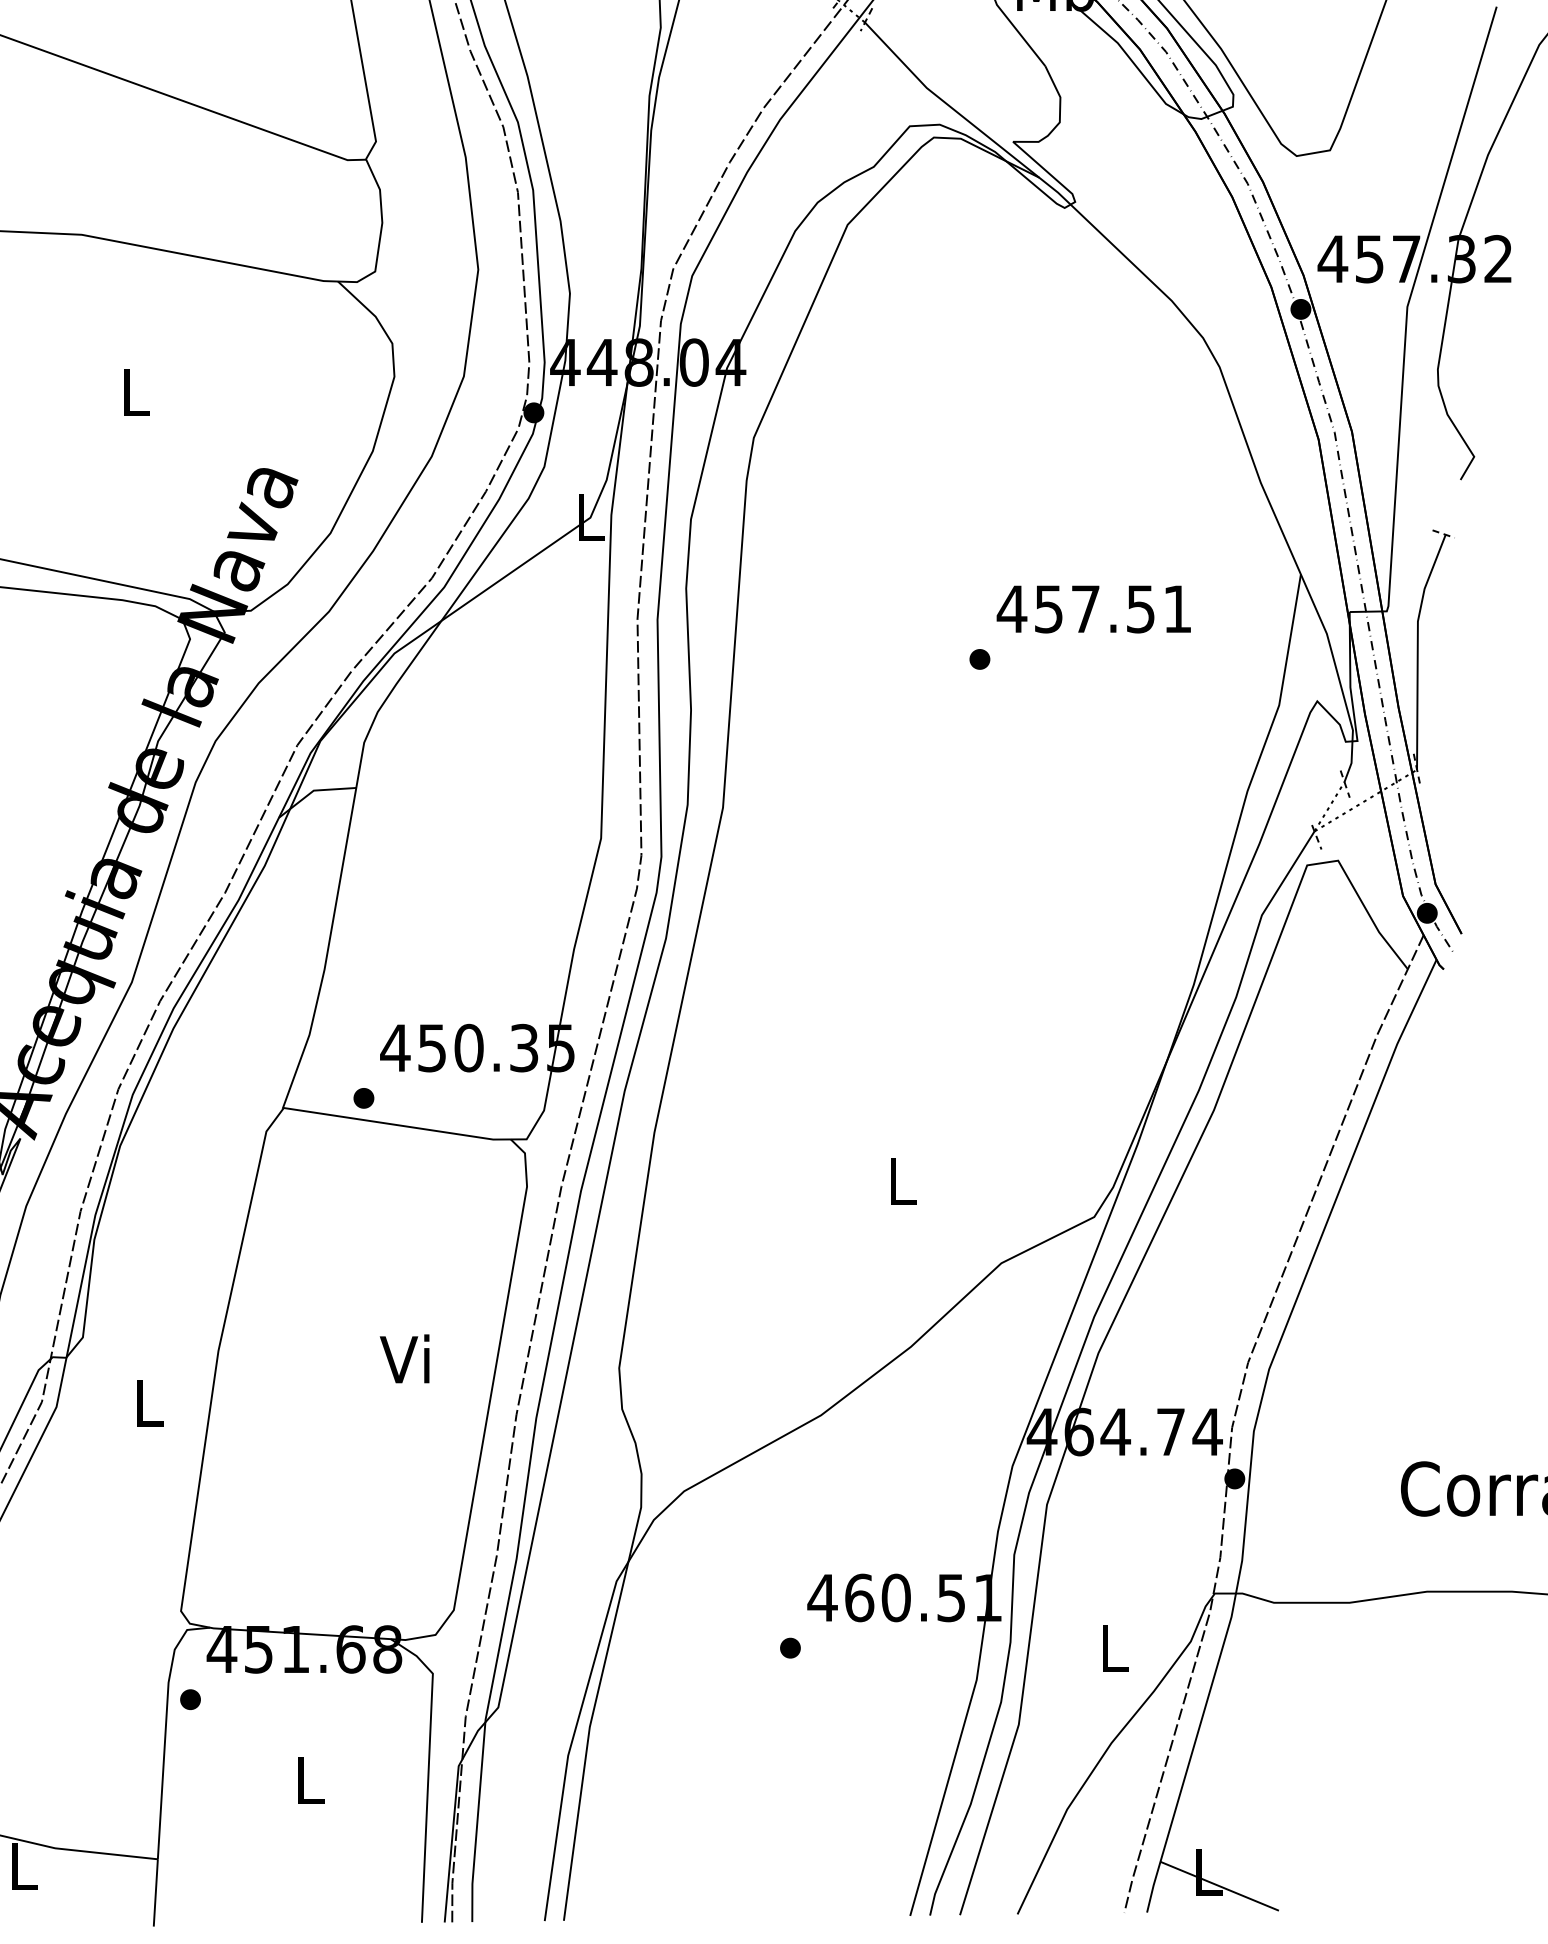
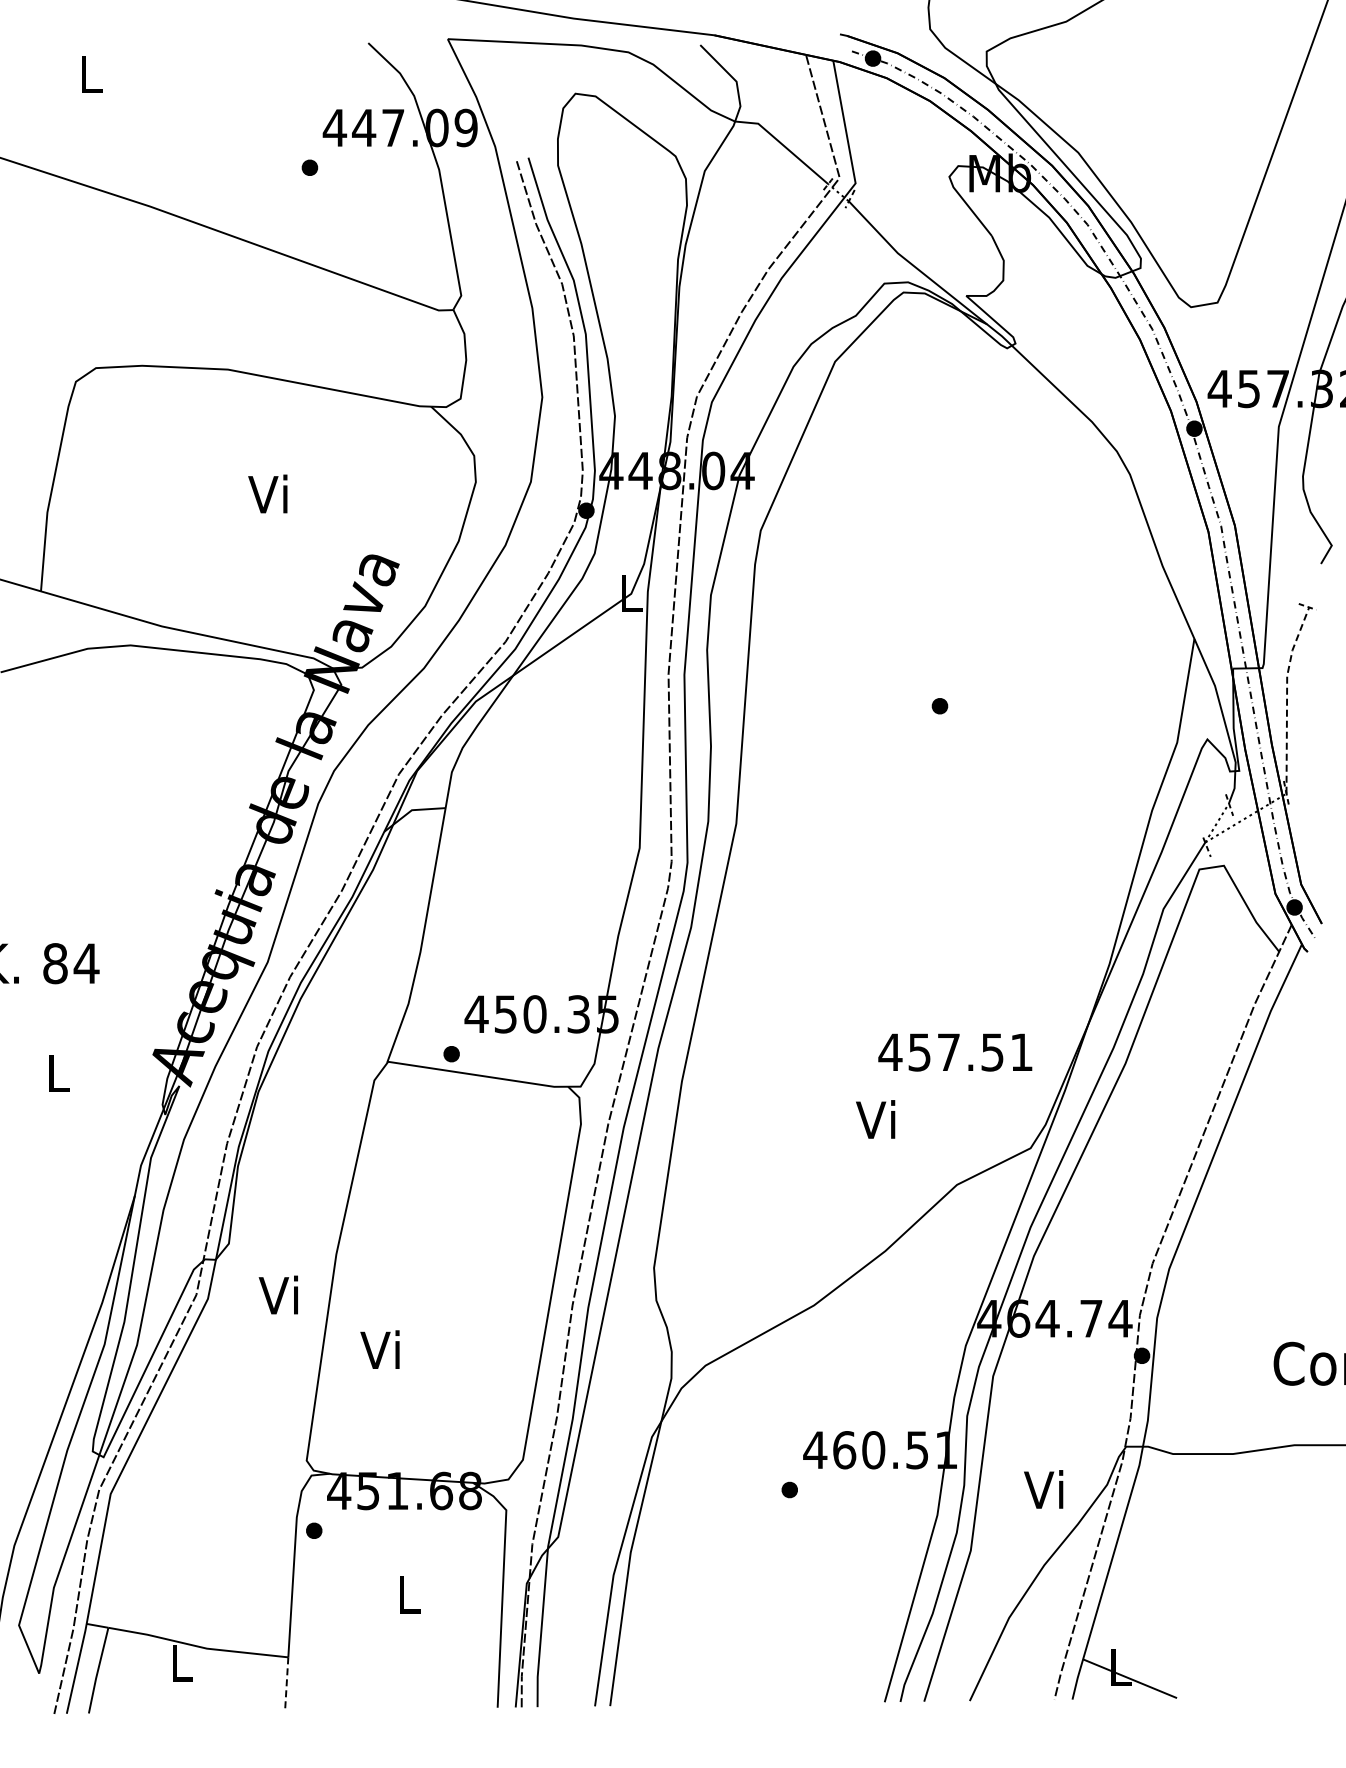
text: (131, 391) -> (267, 493), L -> Vi
text: (1094, 609) -> (955, 1052), moved
line: (1418, 648) -> (1287, 697), solid -> dashed
text: (898, 1180) -> (875, 1119), L -> Vi
text: (404, 1358) -> (379, 1349), moved
text: (144, 1401) -> (277, 1294), L -> Vi
text: (1110, 1647) -> (1043, 1489), L -> Vi
line: (155, 1893) -> (286, 1684), solid -> dashed

